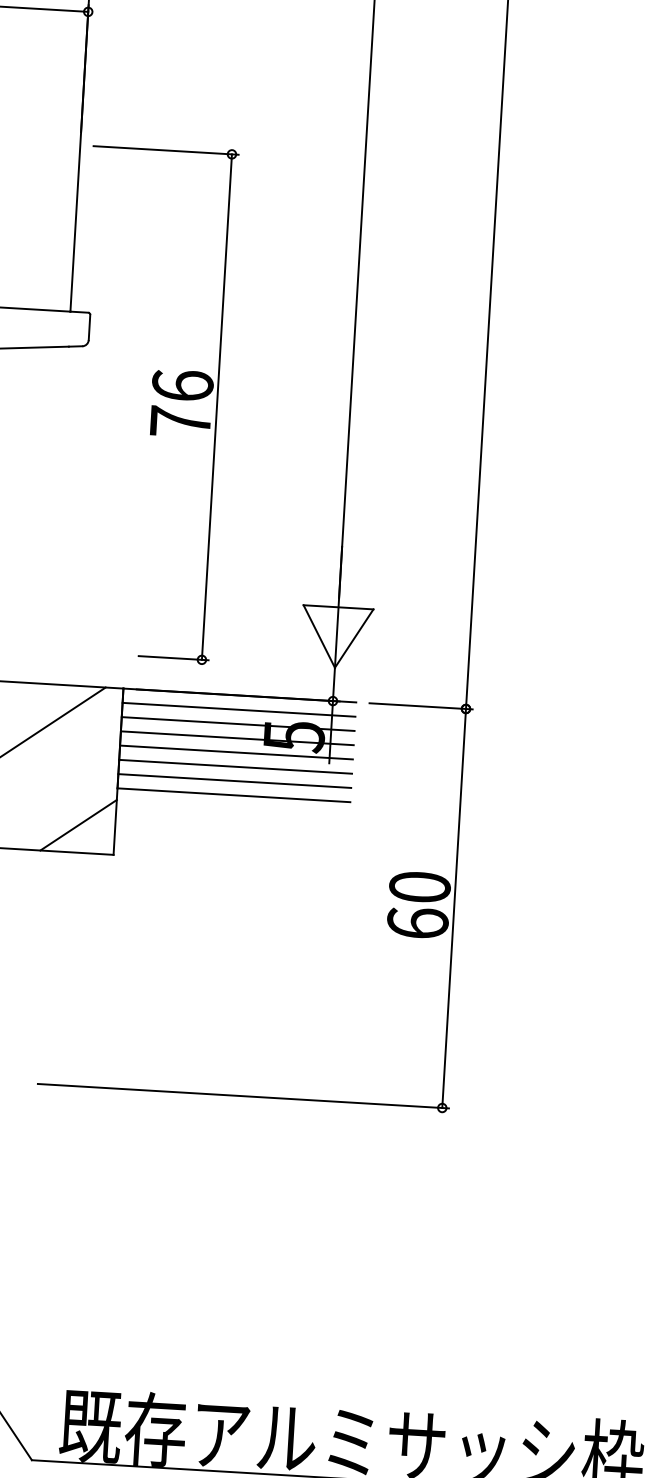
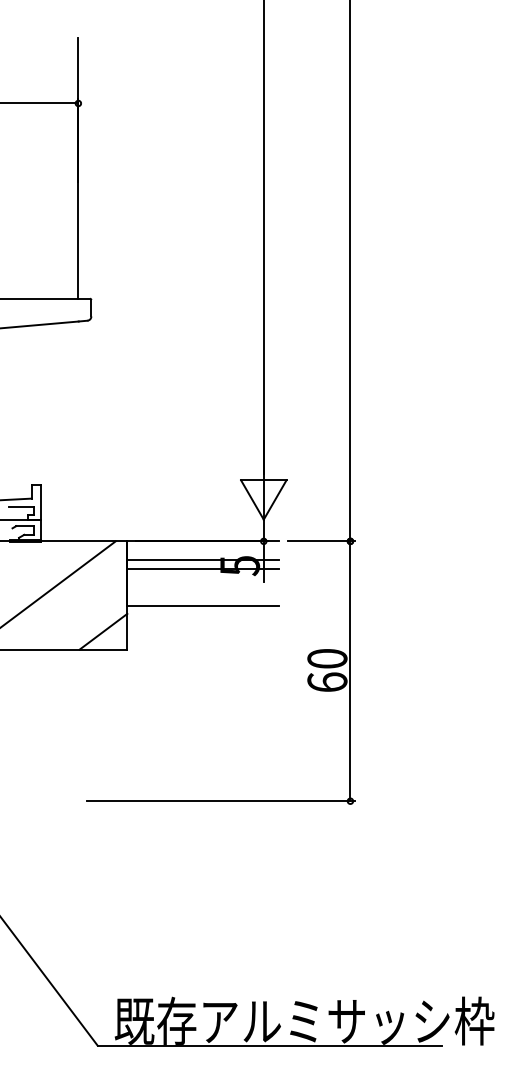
part: (149, 402) -> (133, 354), removed
line: (238, 709) -> (202, 550), removed
line: (235, 752) -> (202, 578), removed
line: (234, 766) -> (202, 587), removed
line: (233, 781) -> (202, 597), removed

